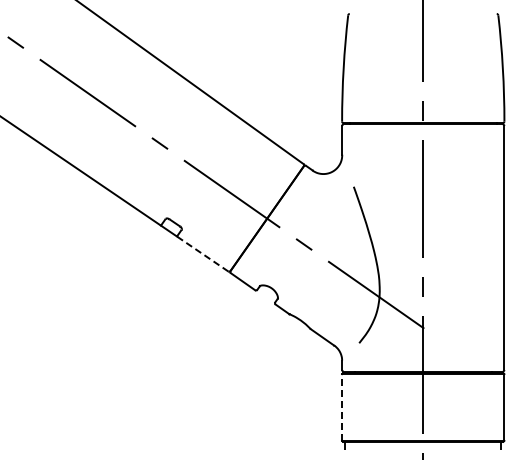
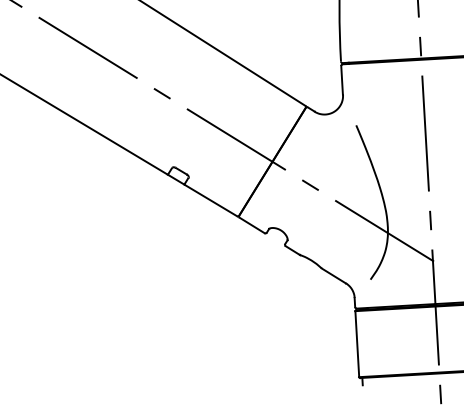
line: (202, 253) -> (210, 199), dashed -> solid
line: (342, 406) -> (357, 343), dashed -> solid

